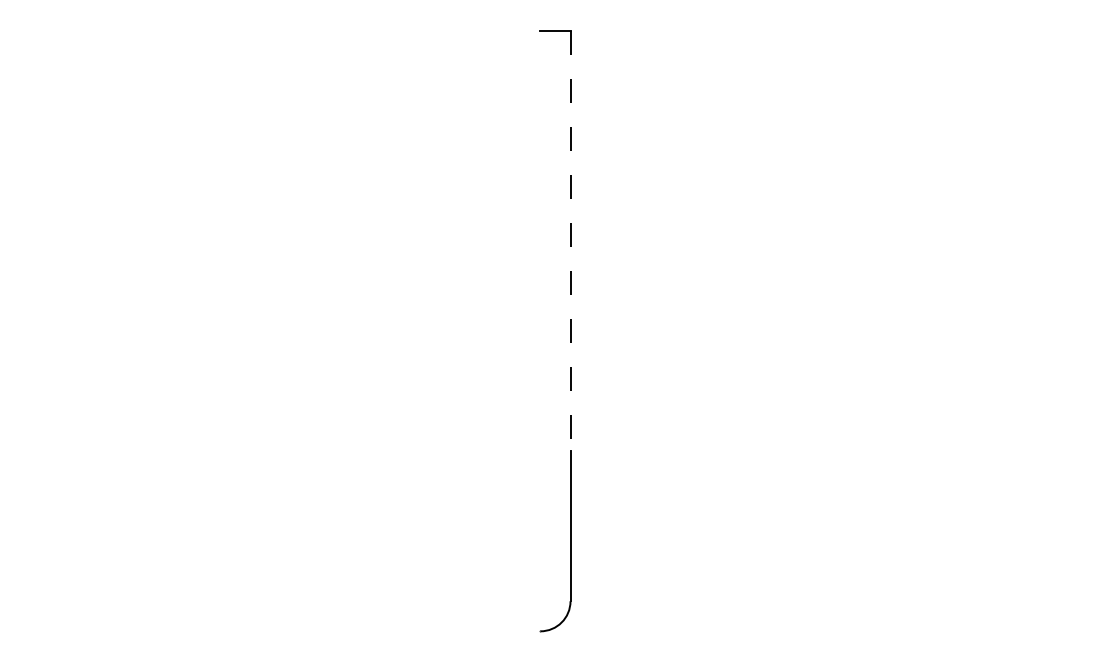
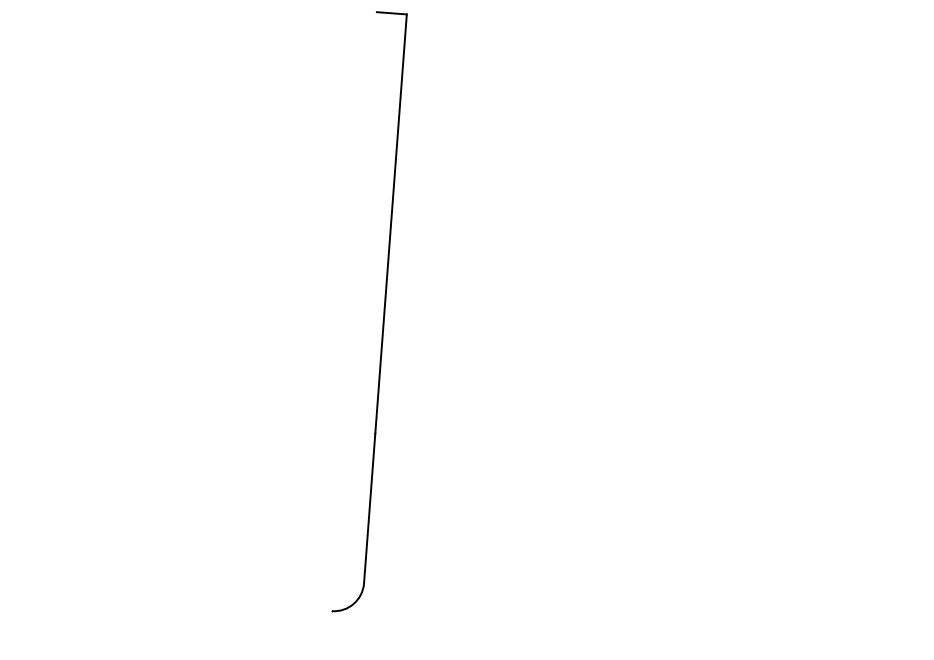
line: (570, 241) -> (391, 224), dashed -> solid

